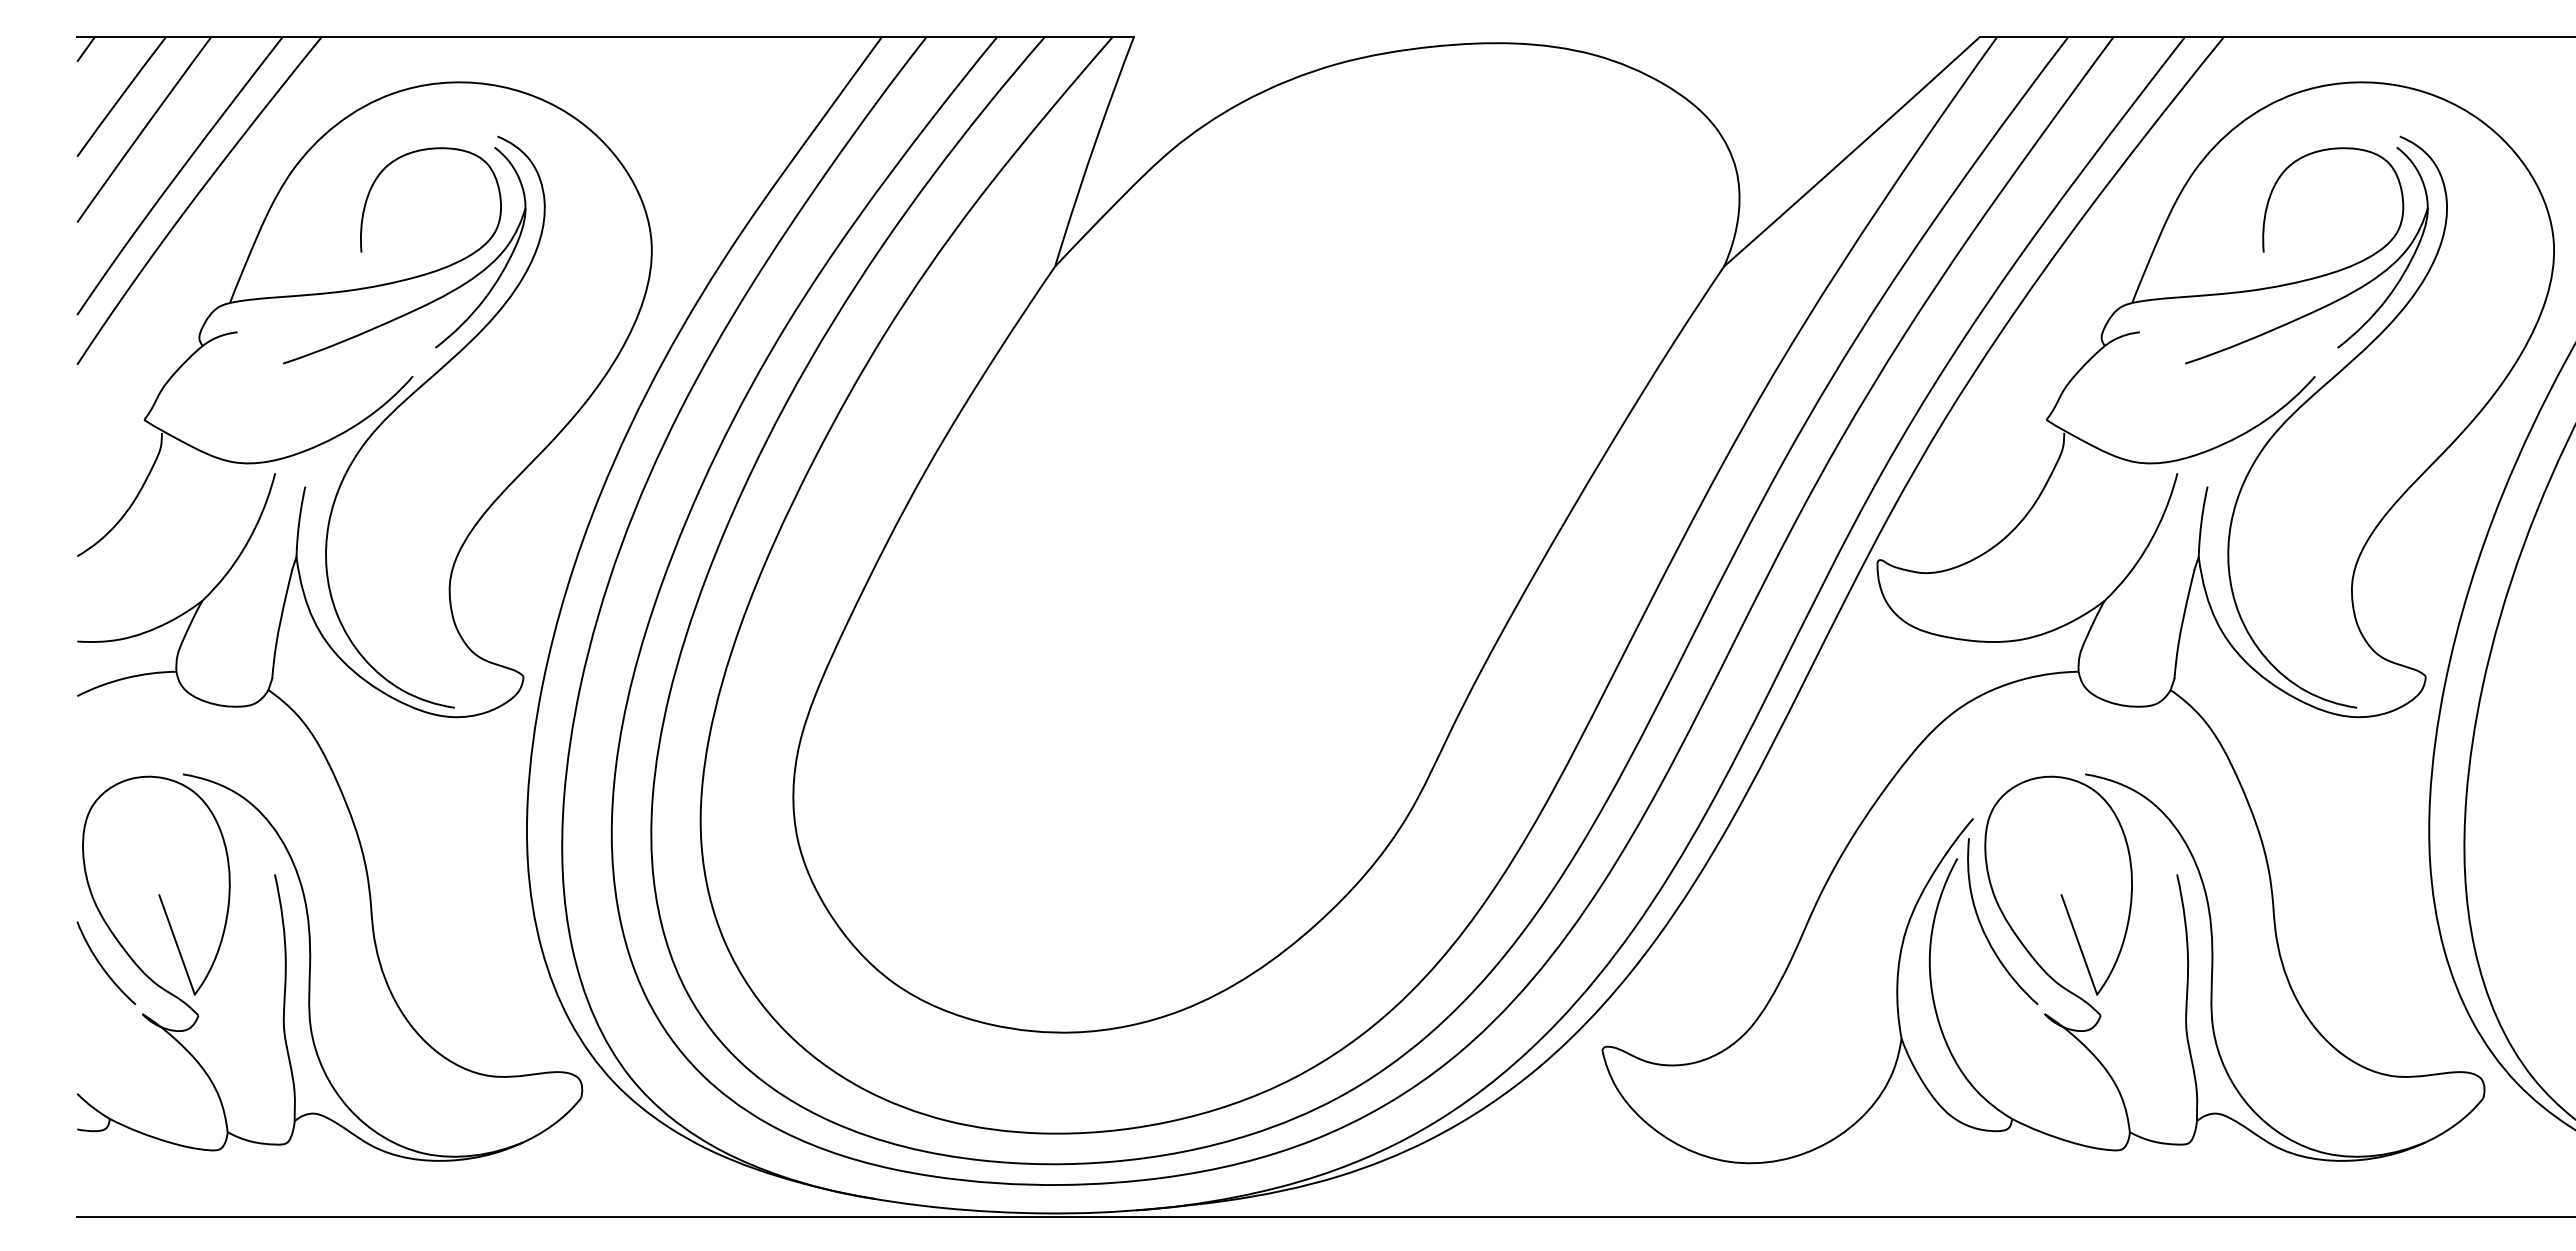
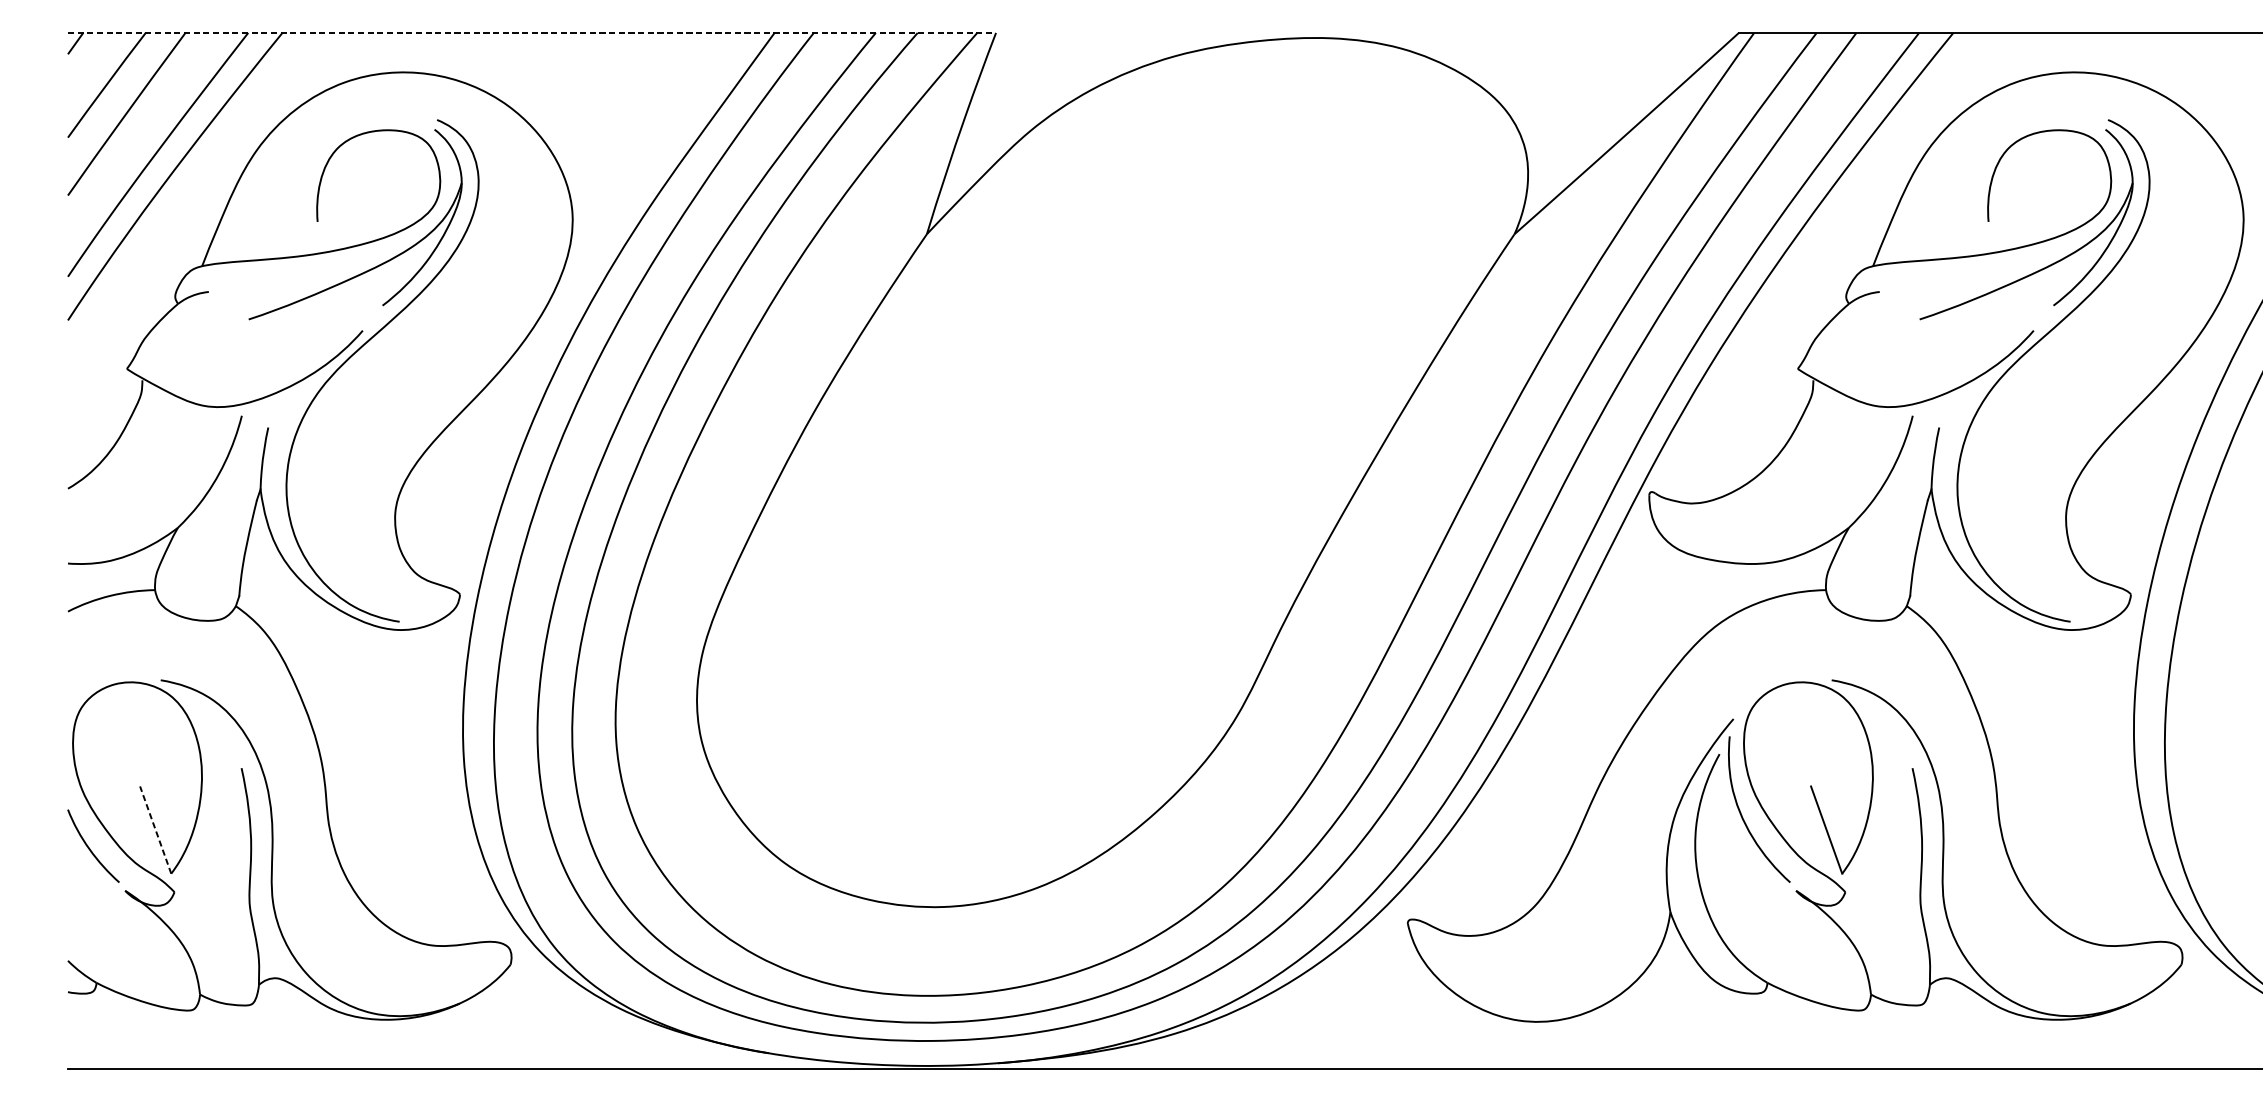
line: (606, 37) -> (532, 33), solid -> dashed
line: (177, 944) -> (156, 829), solid -> dashed

